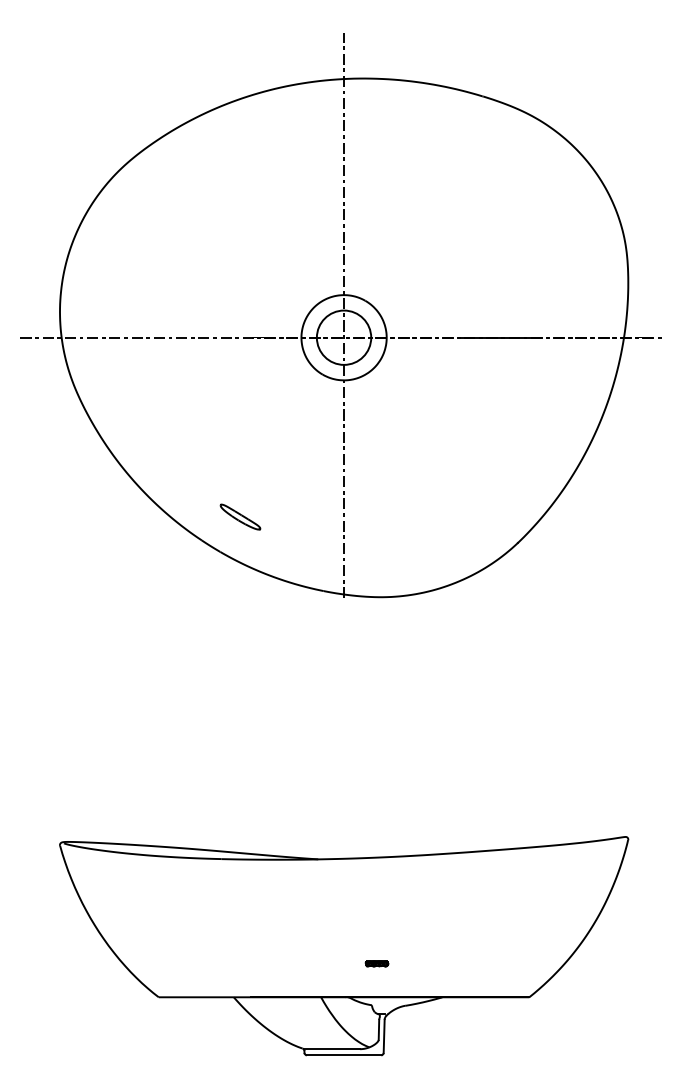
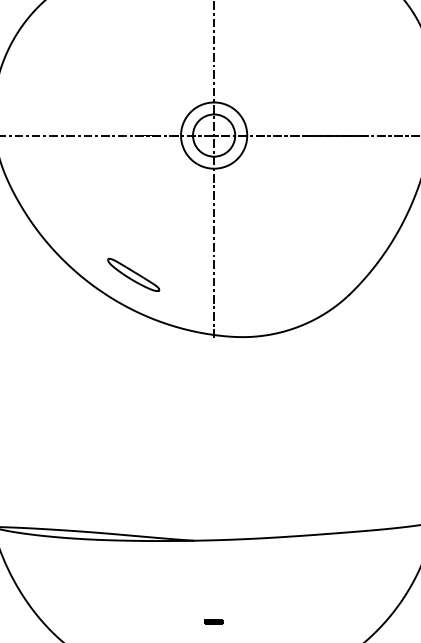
part: (240, 516) -> (133, 274), size x1.67
part: (376, 963) -> (213, 621), moved

